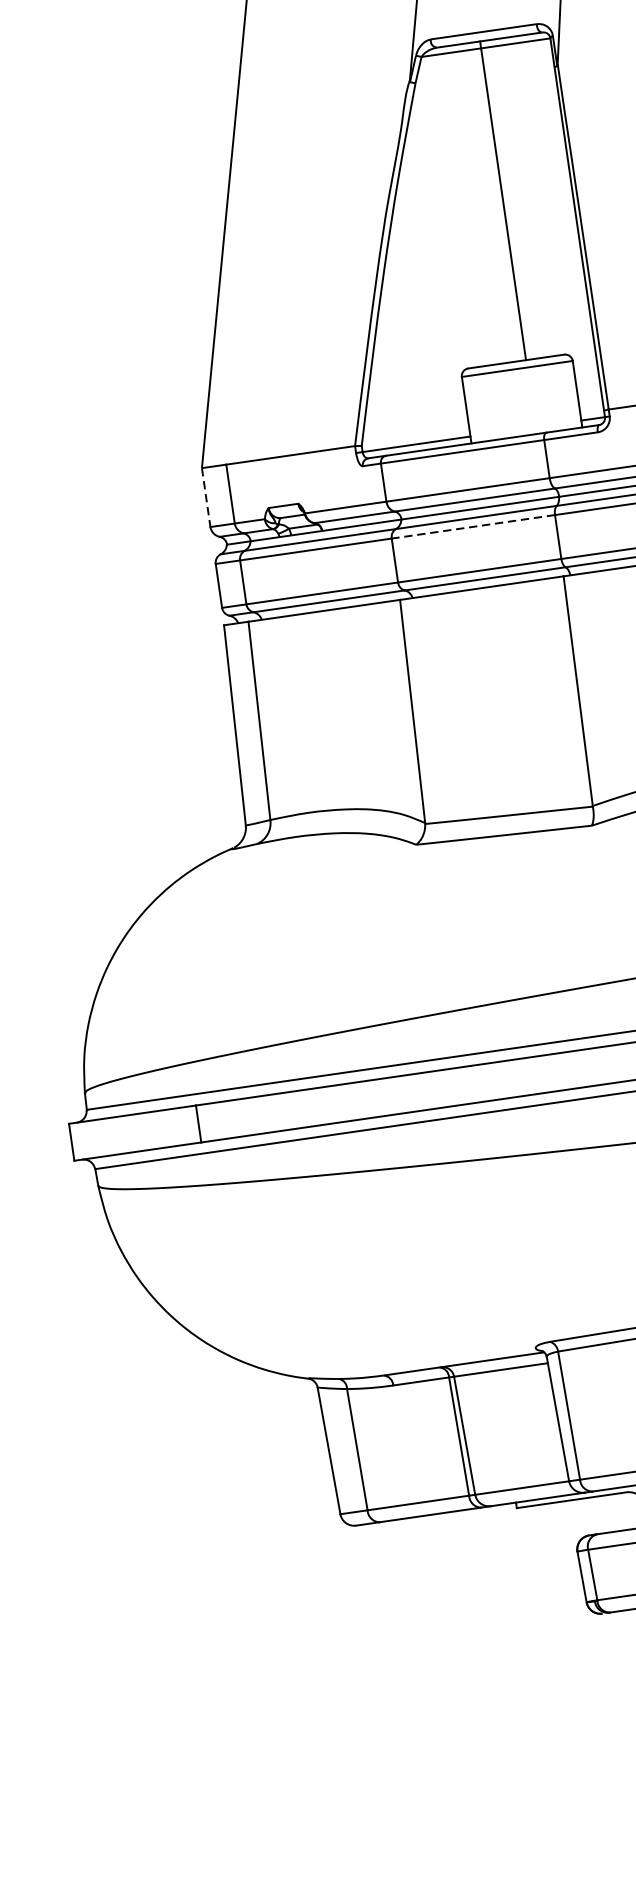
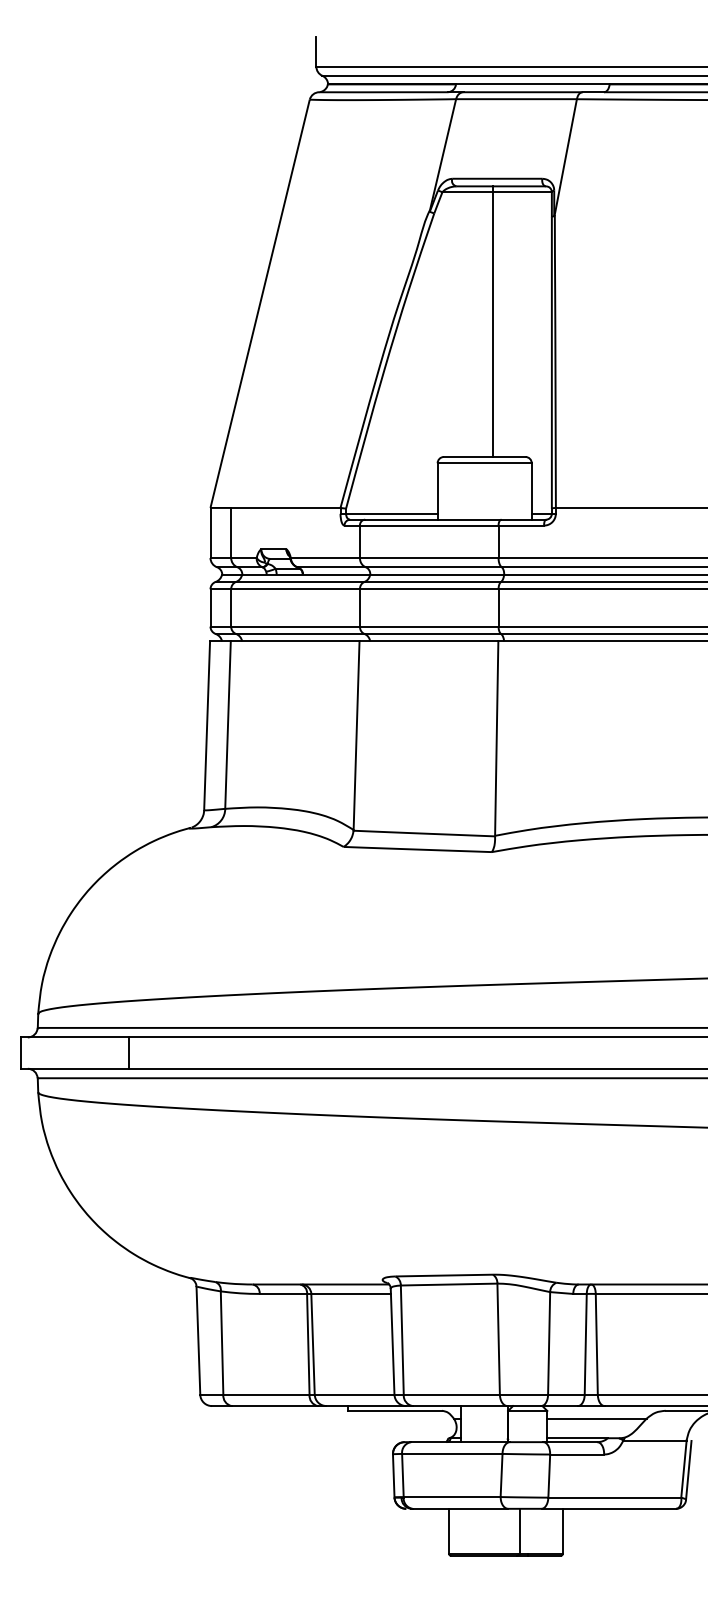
line: (206, 498) -> (210, 533), dashed -> solid
line: (472, 527) -> (428, 589), dashed -> solid

